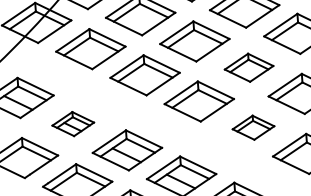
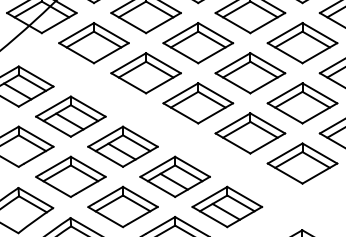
part: (249, 67) -> (250, 73), size x1.43
part: (72, 124) -> (70, 116), size x1.67
part: (253, 127) -> (250, 133), size x1.67

